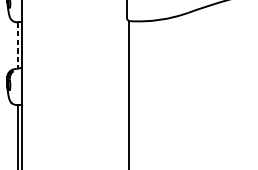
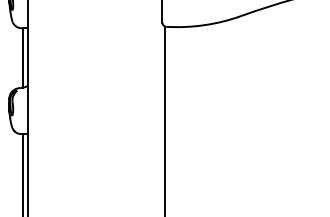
line: (17, 45) -> (22, 57), dashed -> solid

